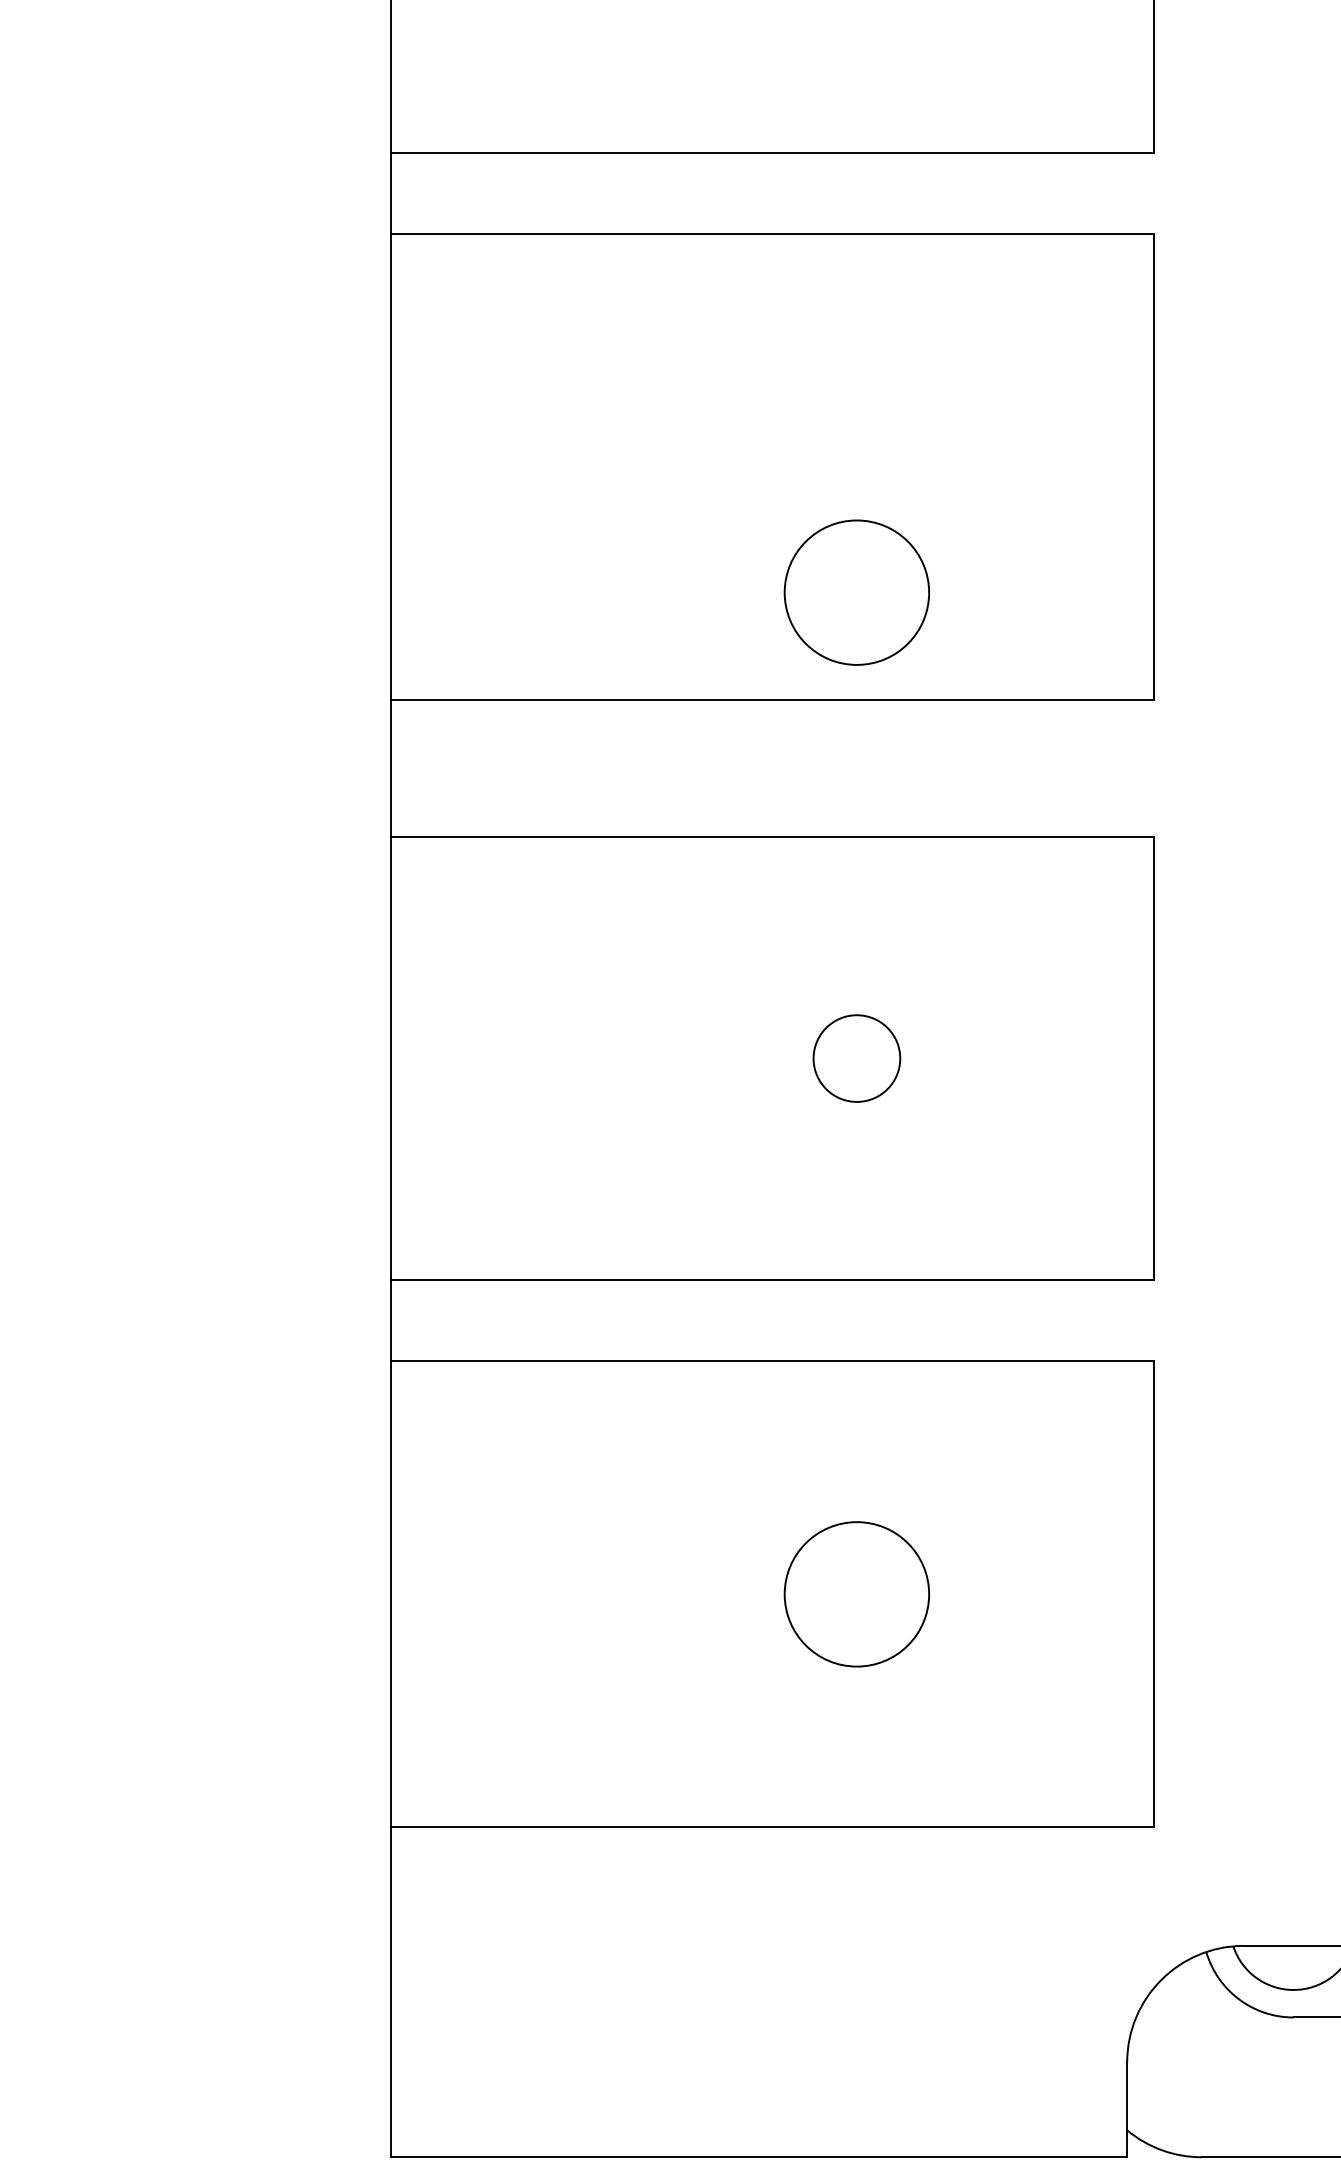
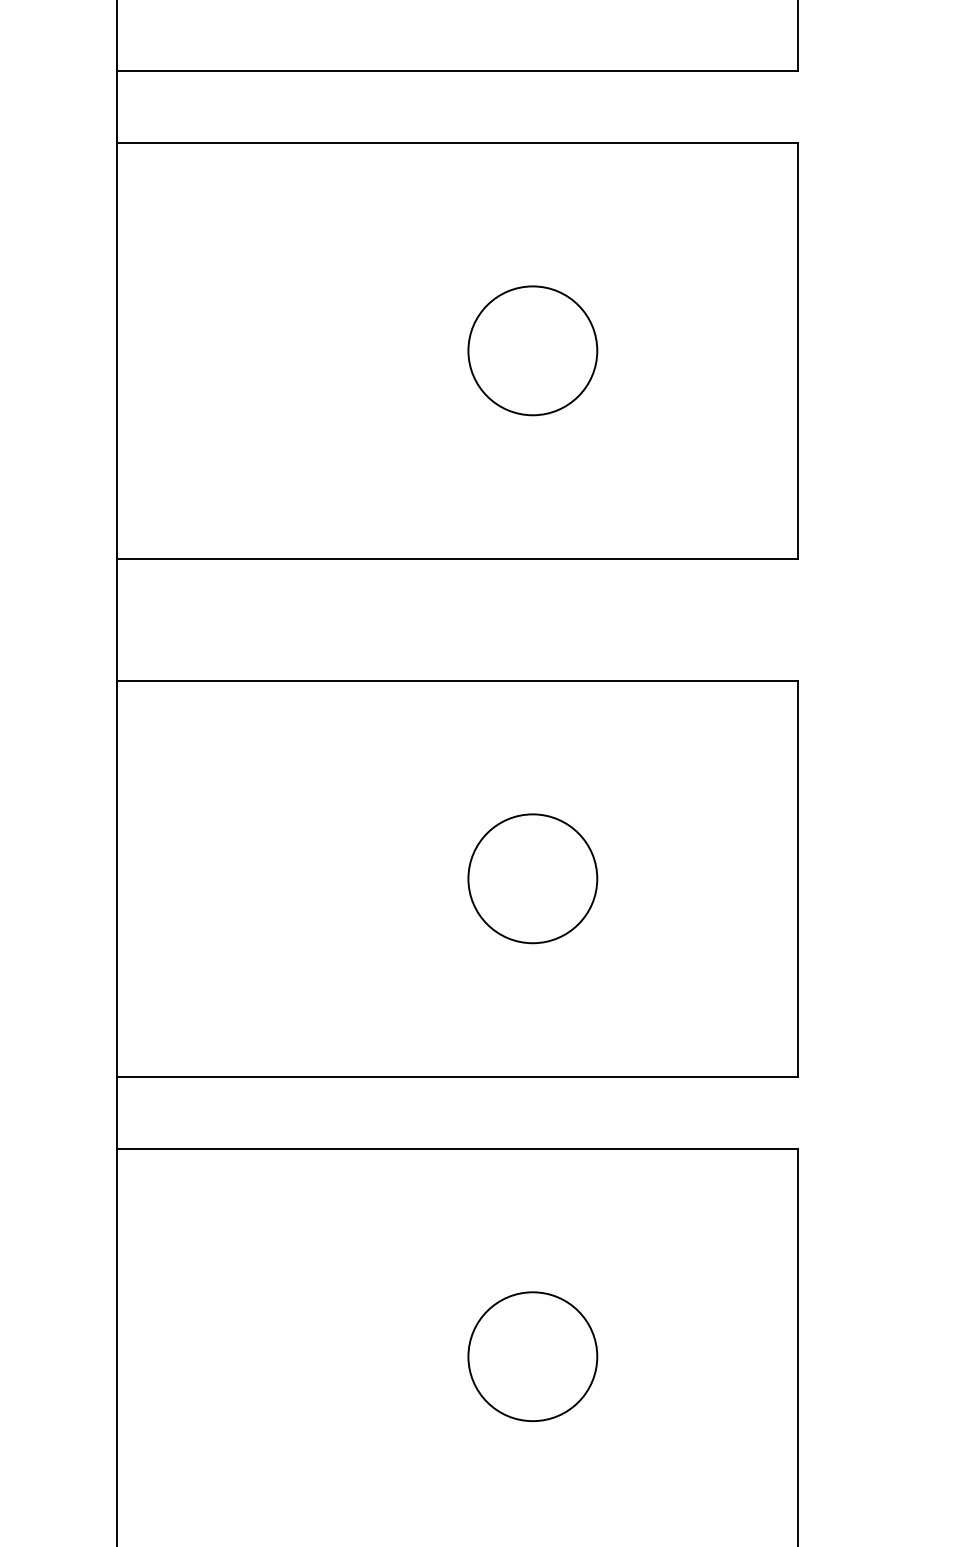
circle: (856, 592) -> (532, 350), moved
circle: (856, 1058) -> (532, 878), size x1.67

